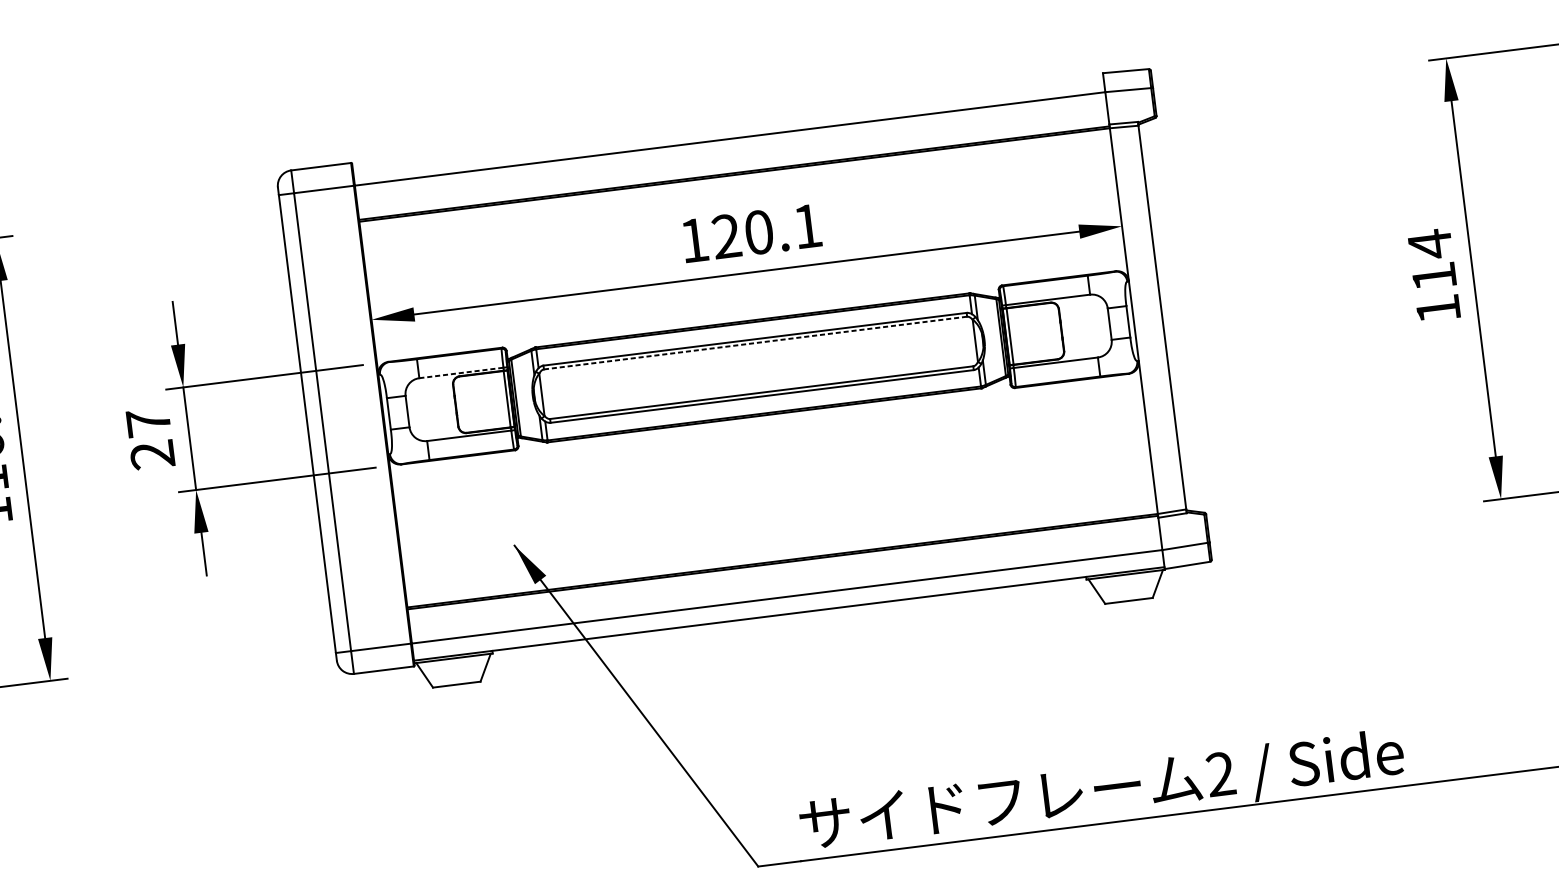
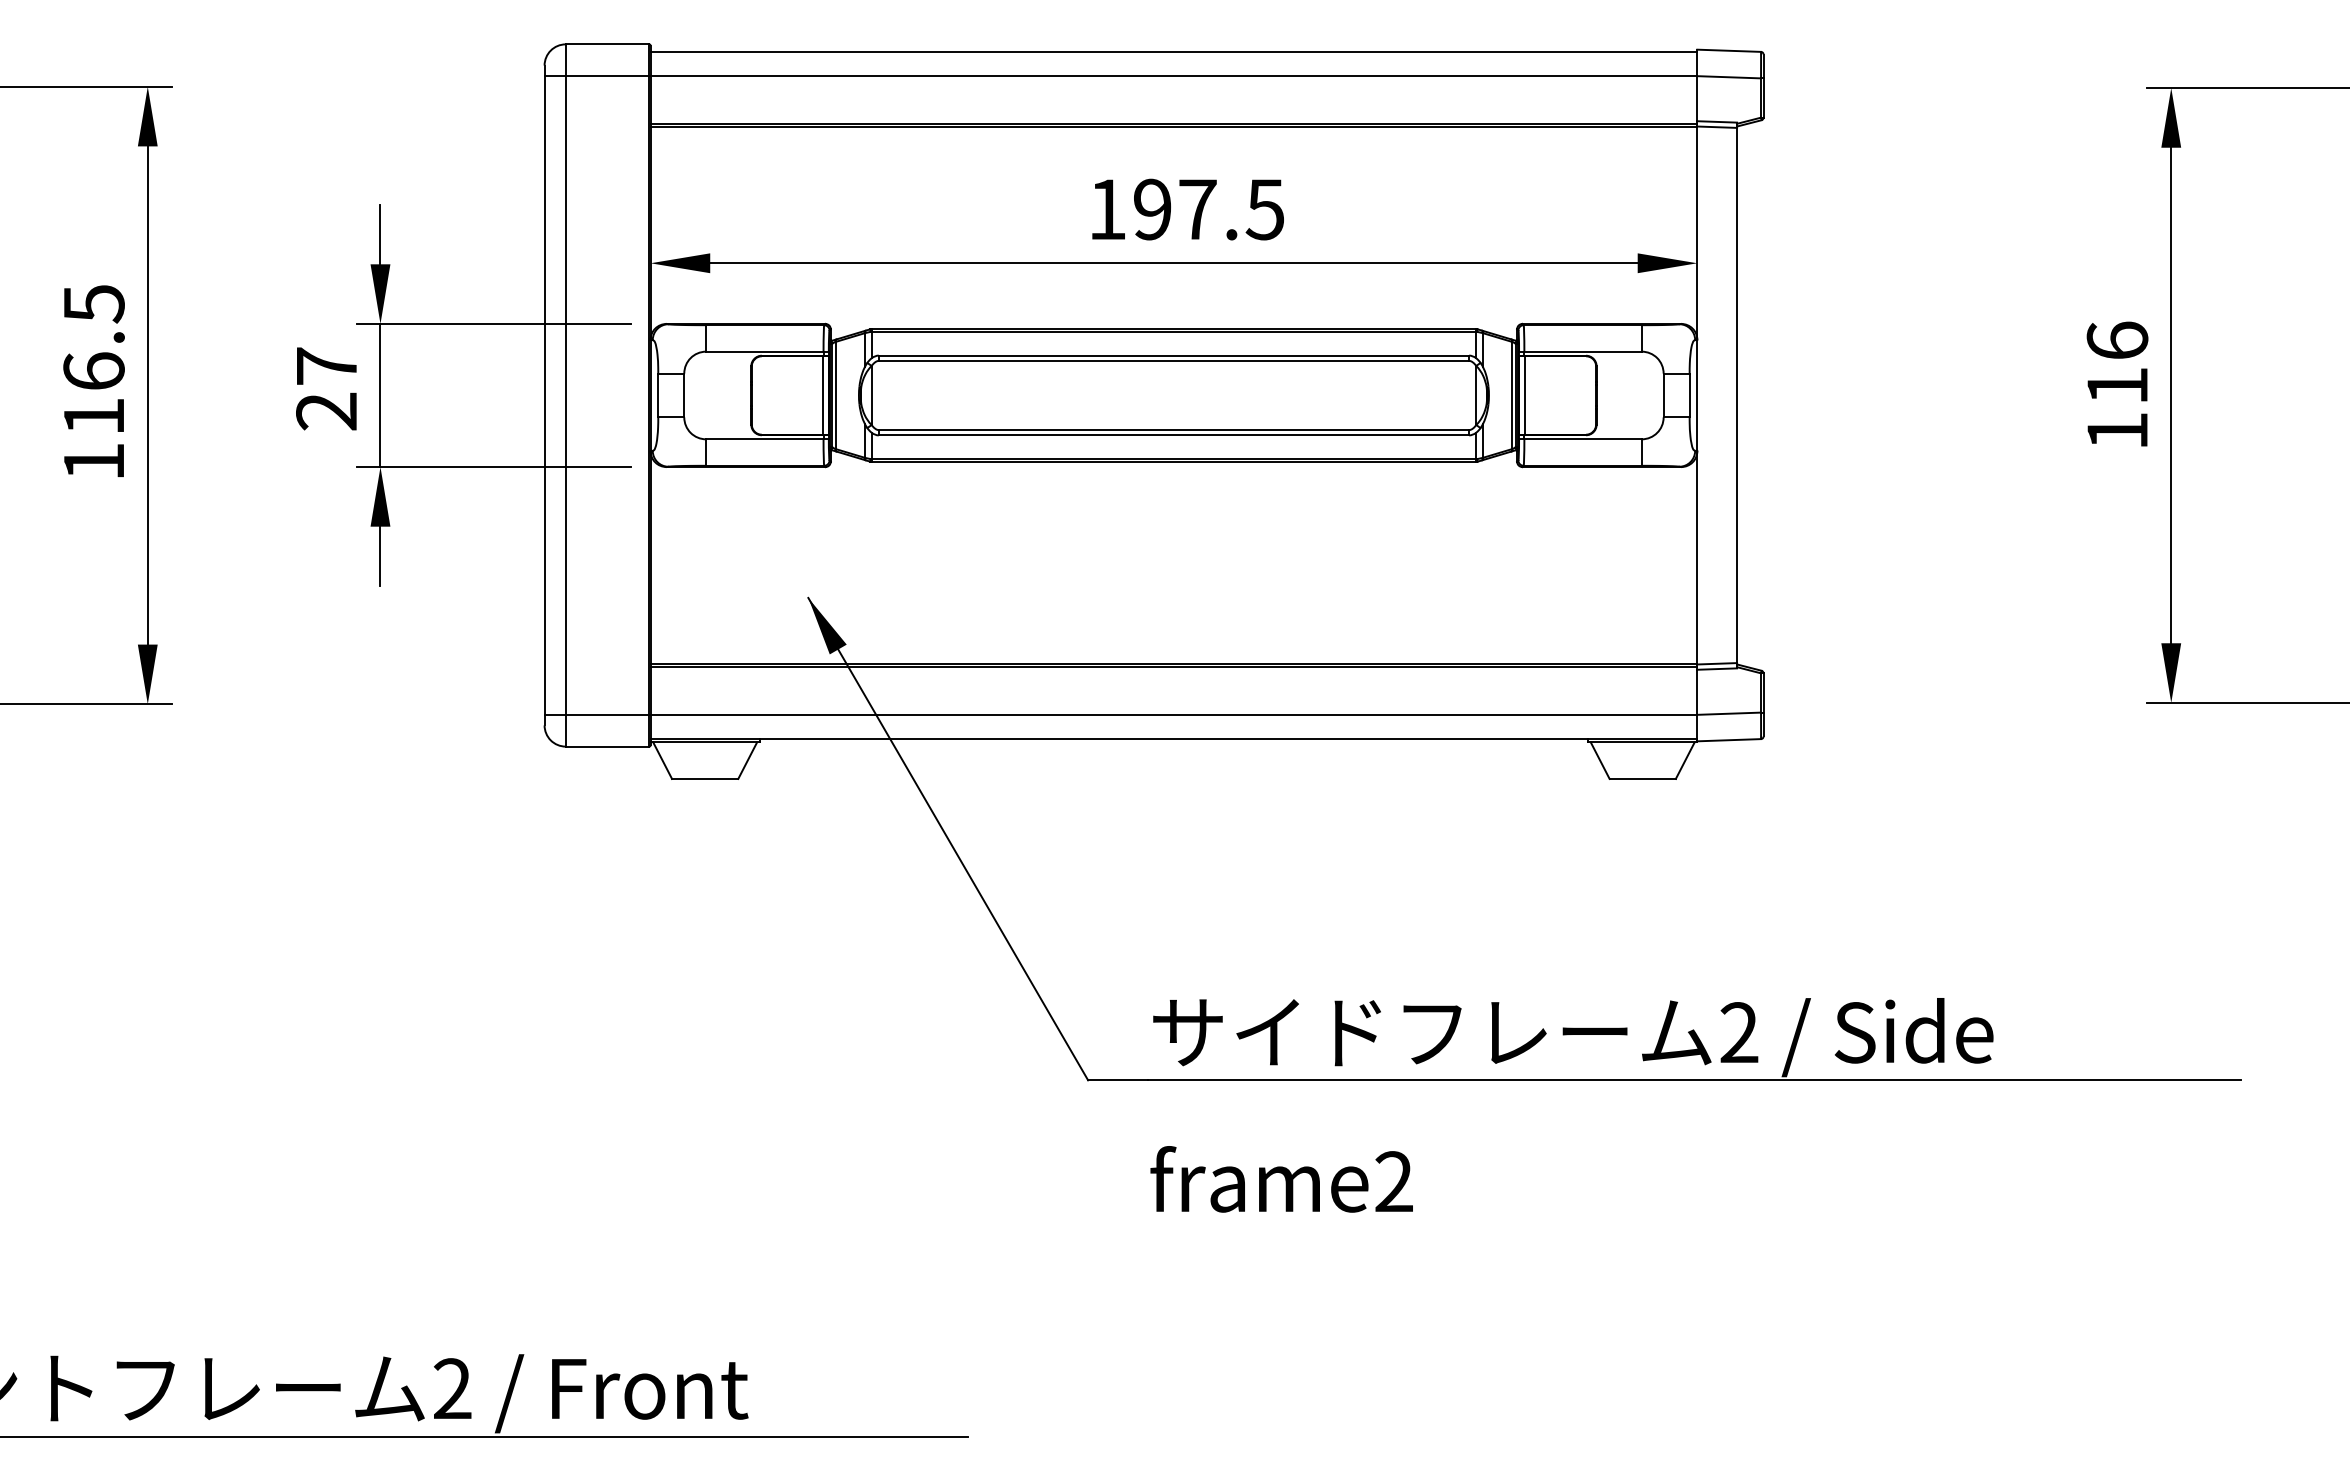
line: (727, 121) -> (1173, 52), added
text: (766, 231) -> (1208, 209), 120.1 -> 197.5
text: (1430, 244) -> (2117, 340), 114 -> 116
line: (755, 342) -> (1174, 360), dashed -> solid
line: (461, 372) -> (764, 351), dashed -> solid

